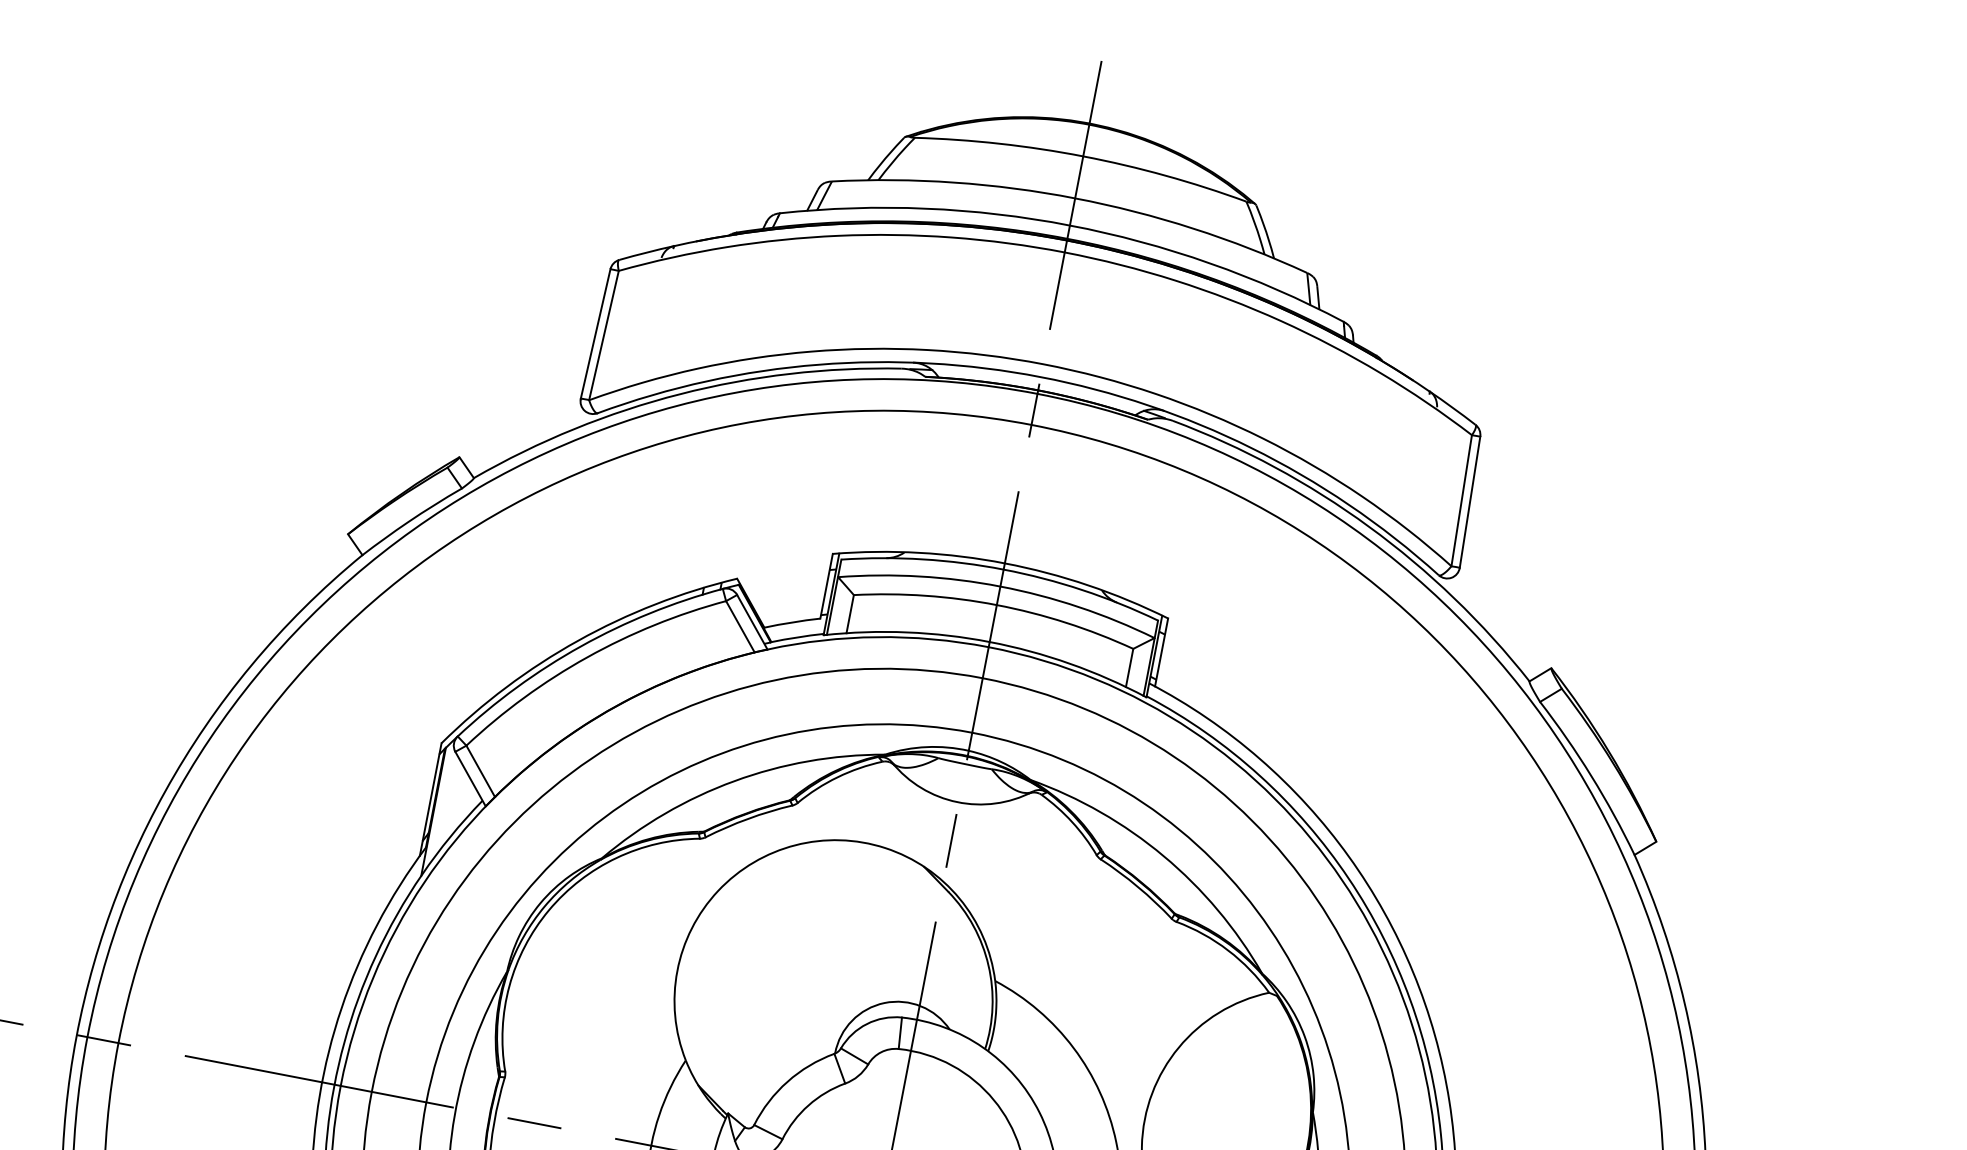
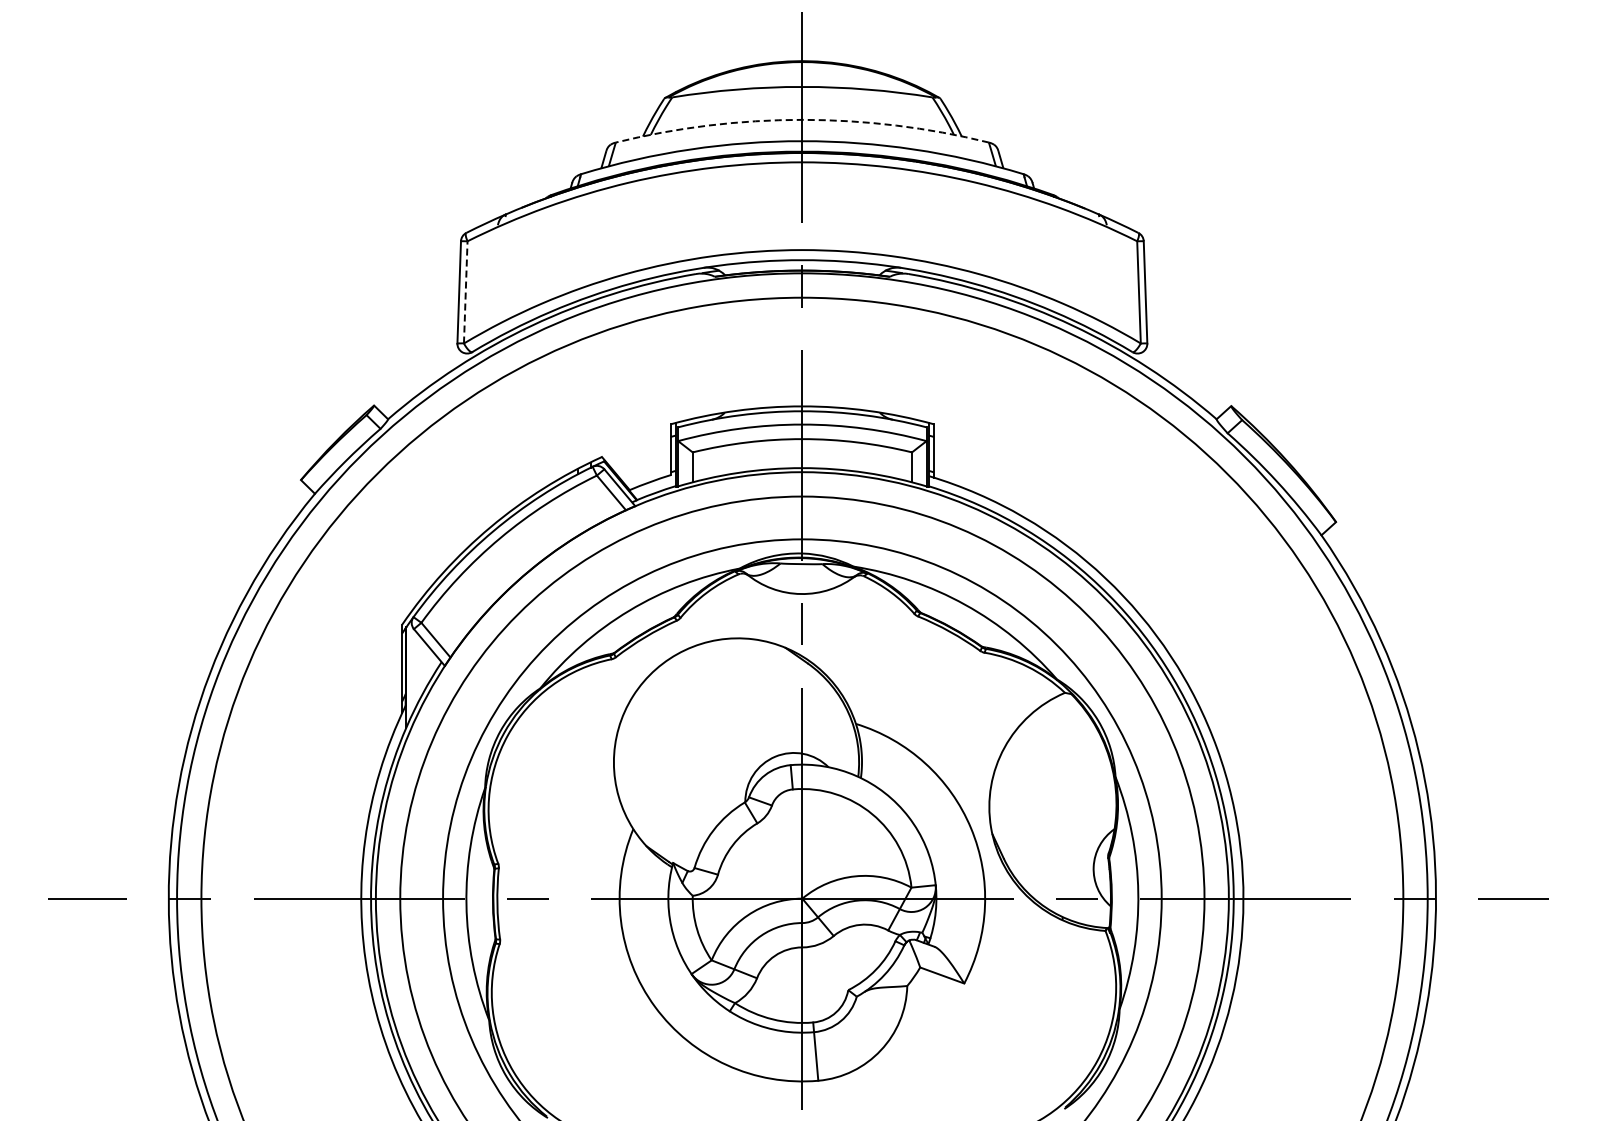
arc: (1075, 197) -> (802, 119), solid -> dashed
line: (603, 334) -> (465, 291), solid -> dashed

